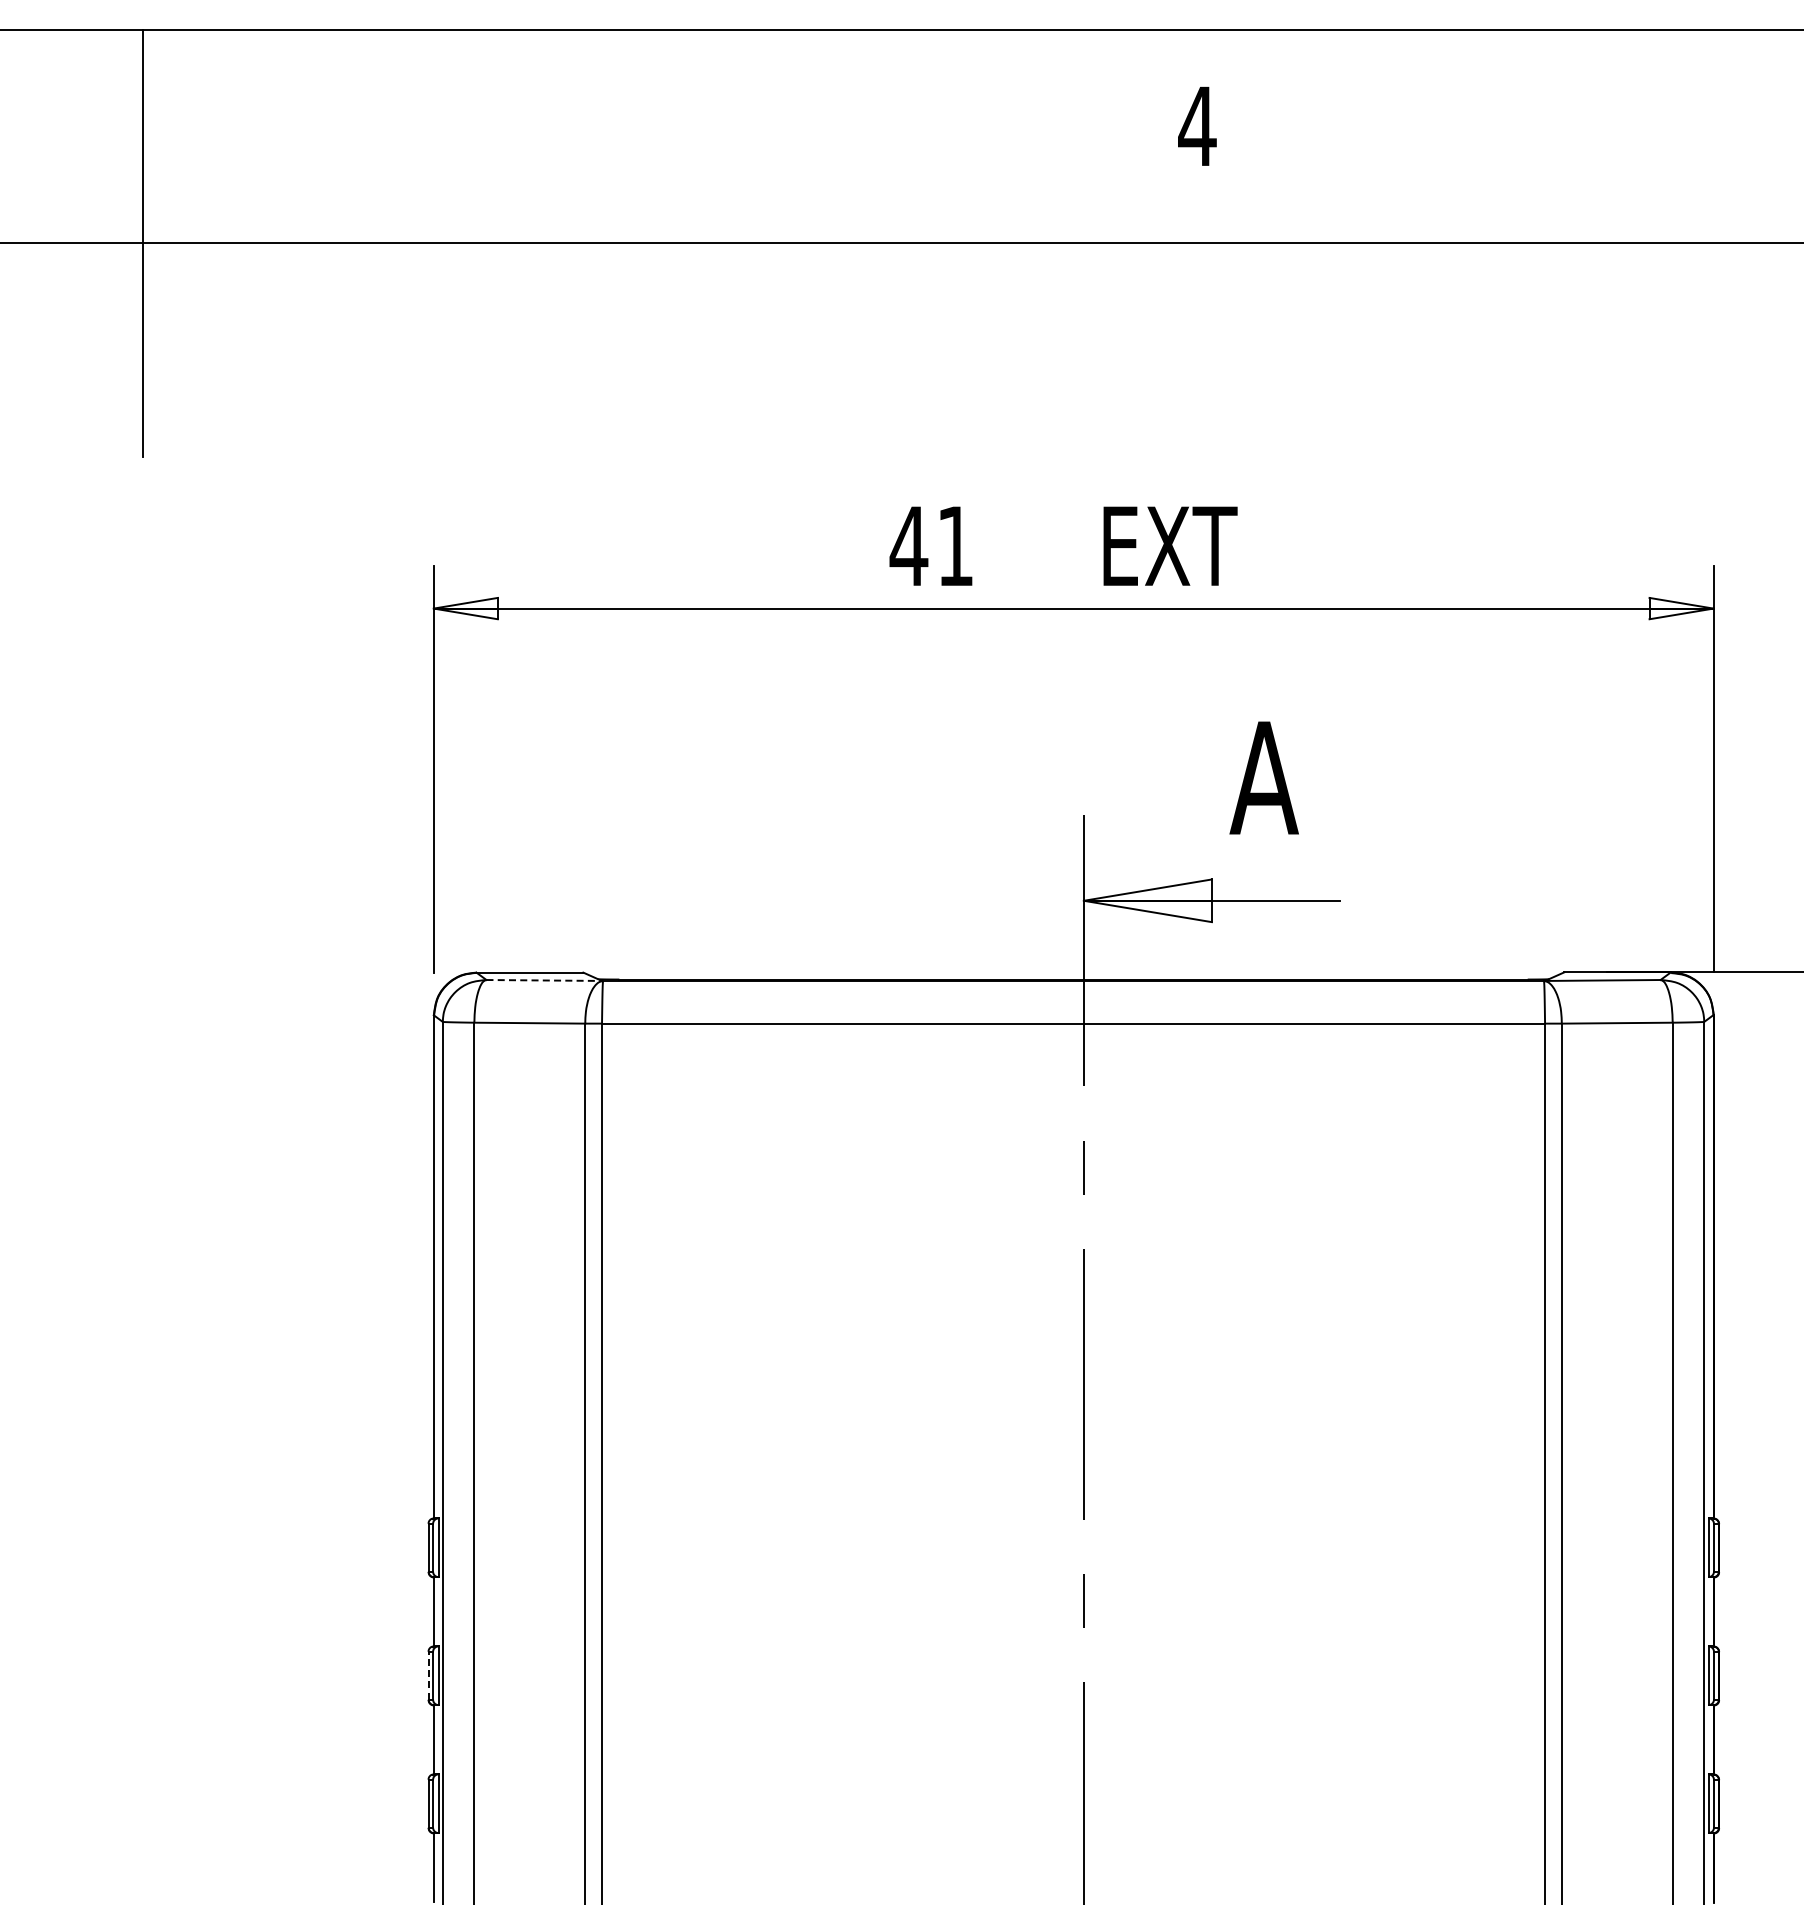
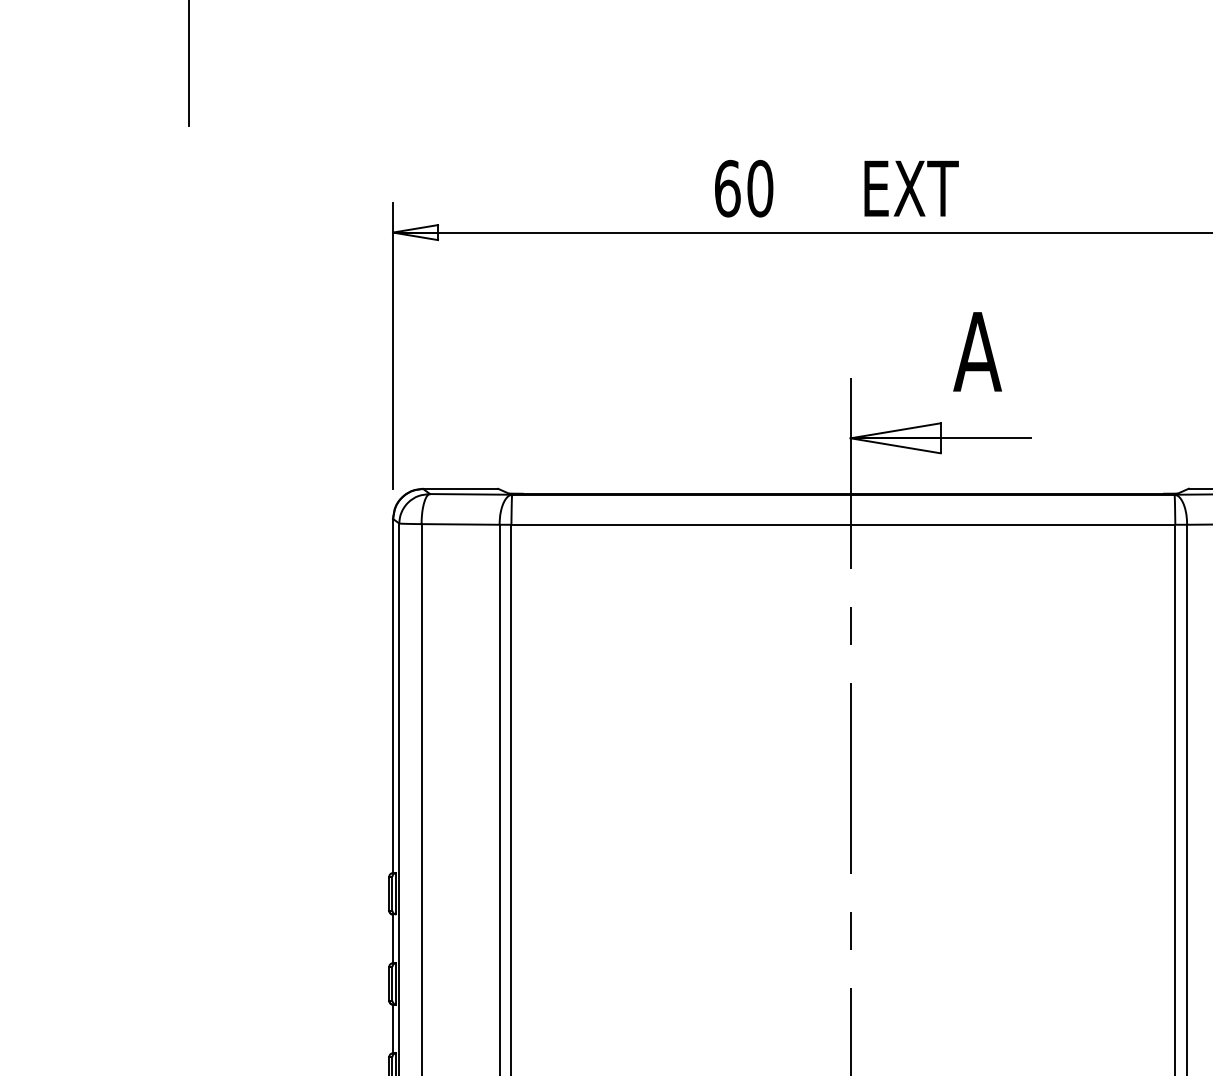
text: (931, 546) -> (743, 188), 41 -> 60
line: (545, 980) -> (471, 494), dashed -> solid
line: (428, 1675) -> (389, 983), dashed -> solid

